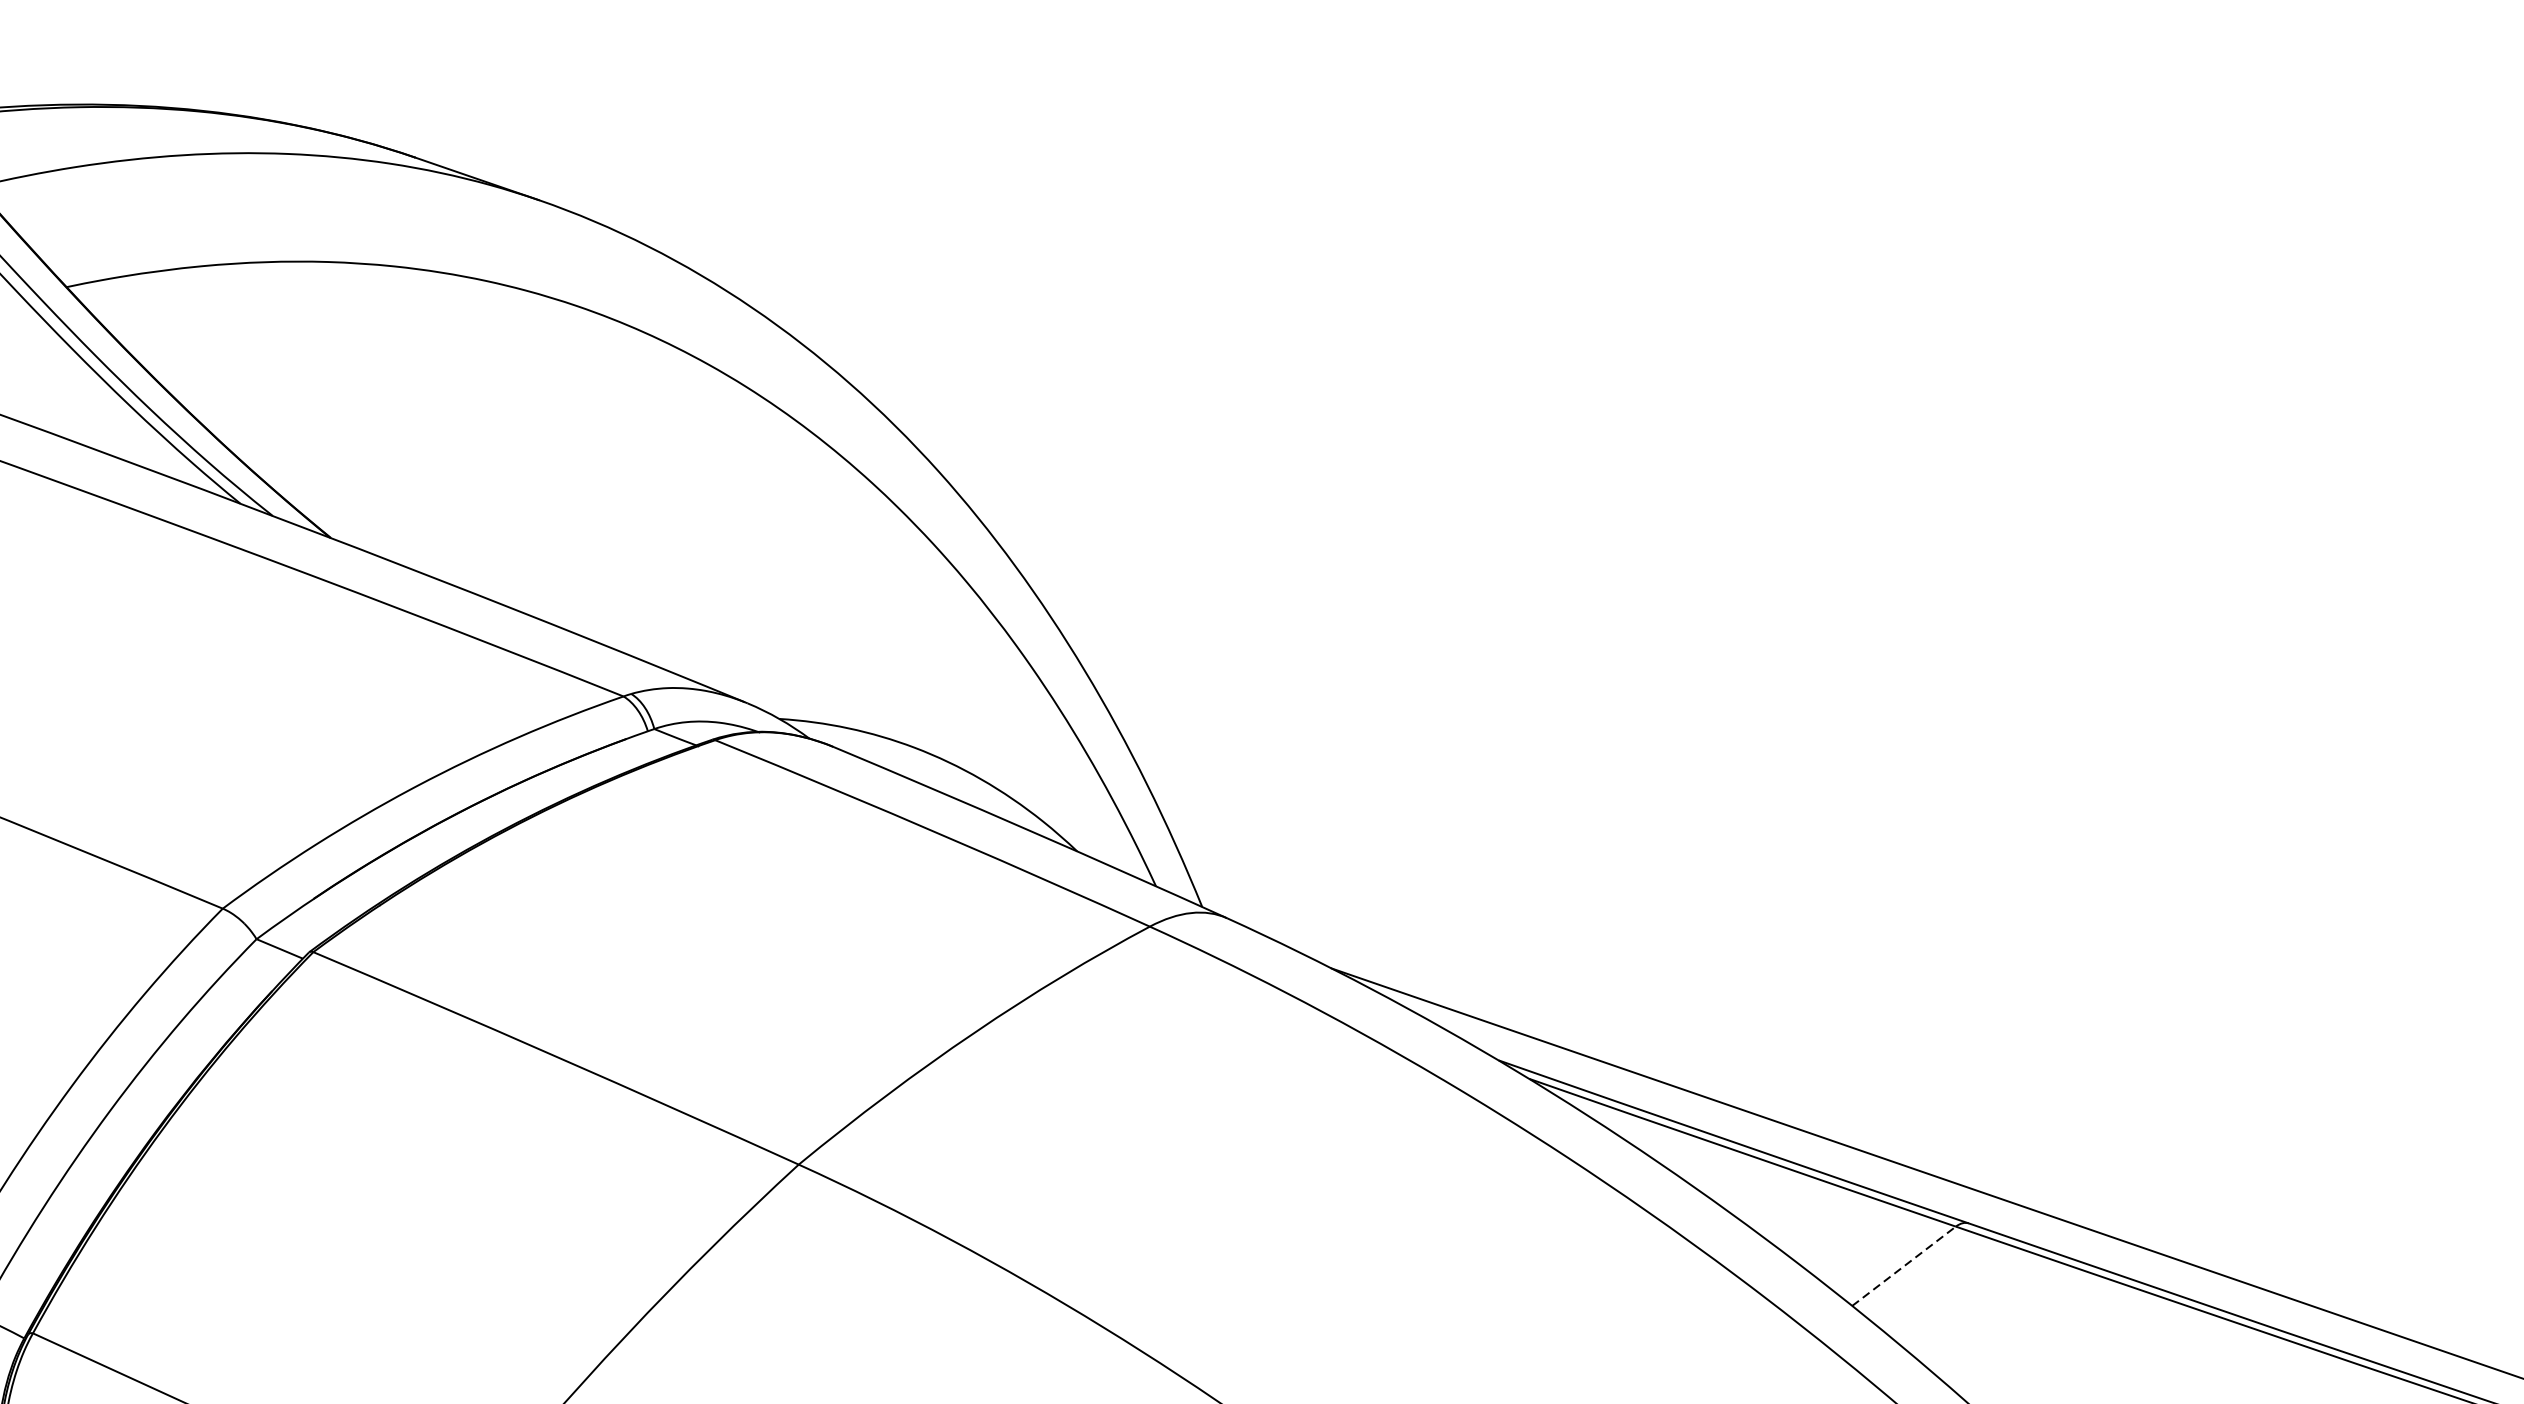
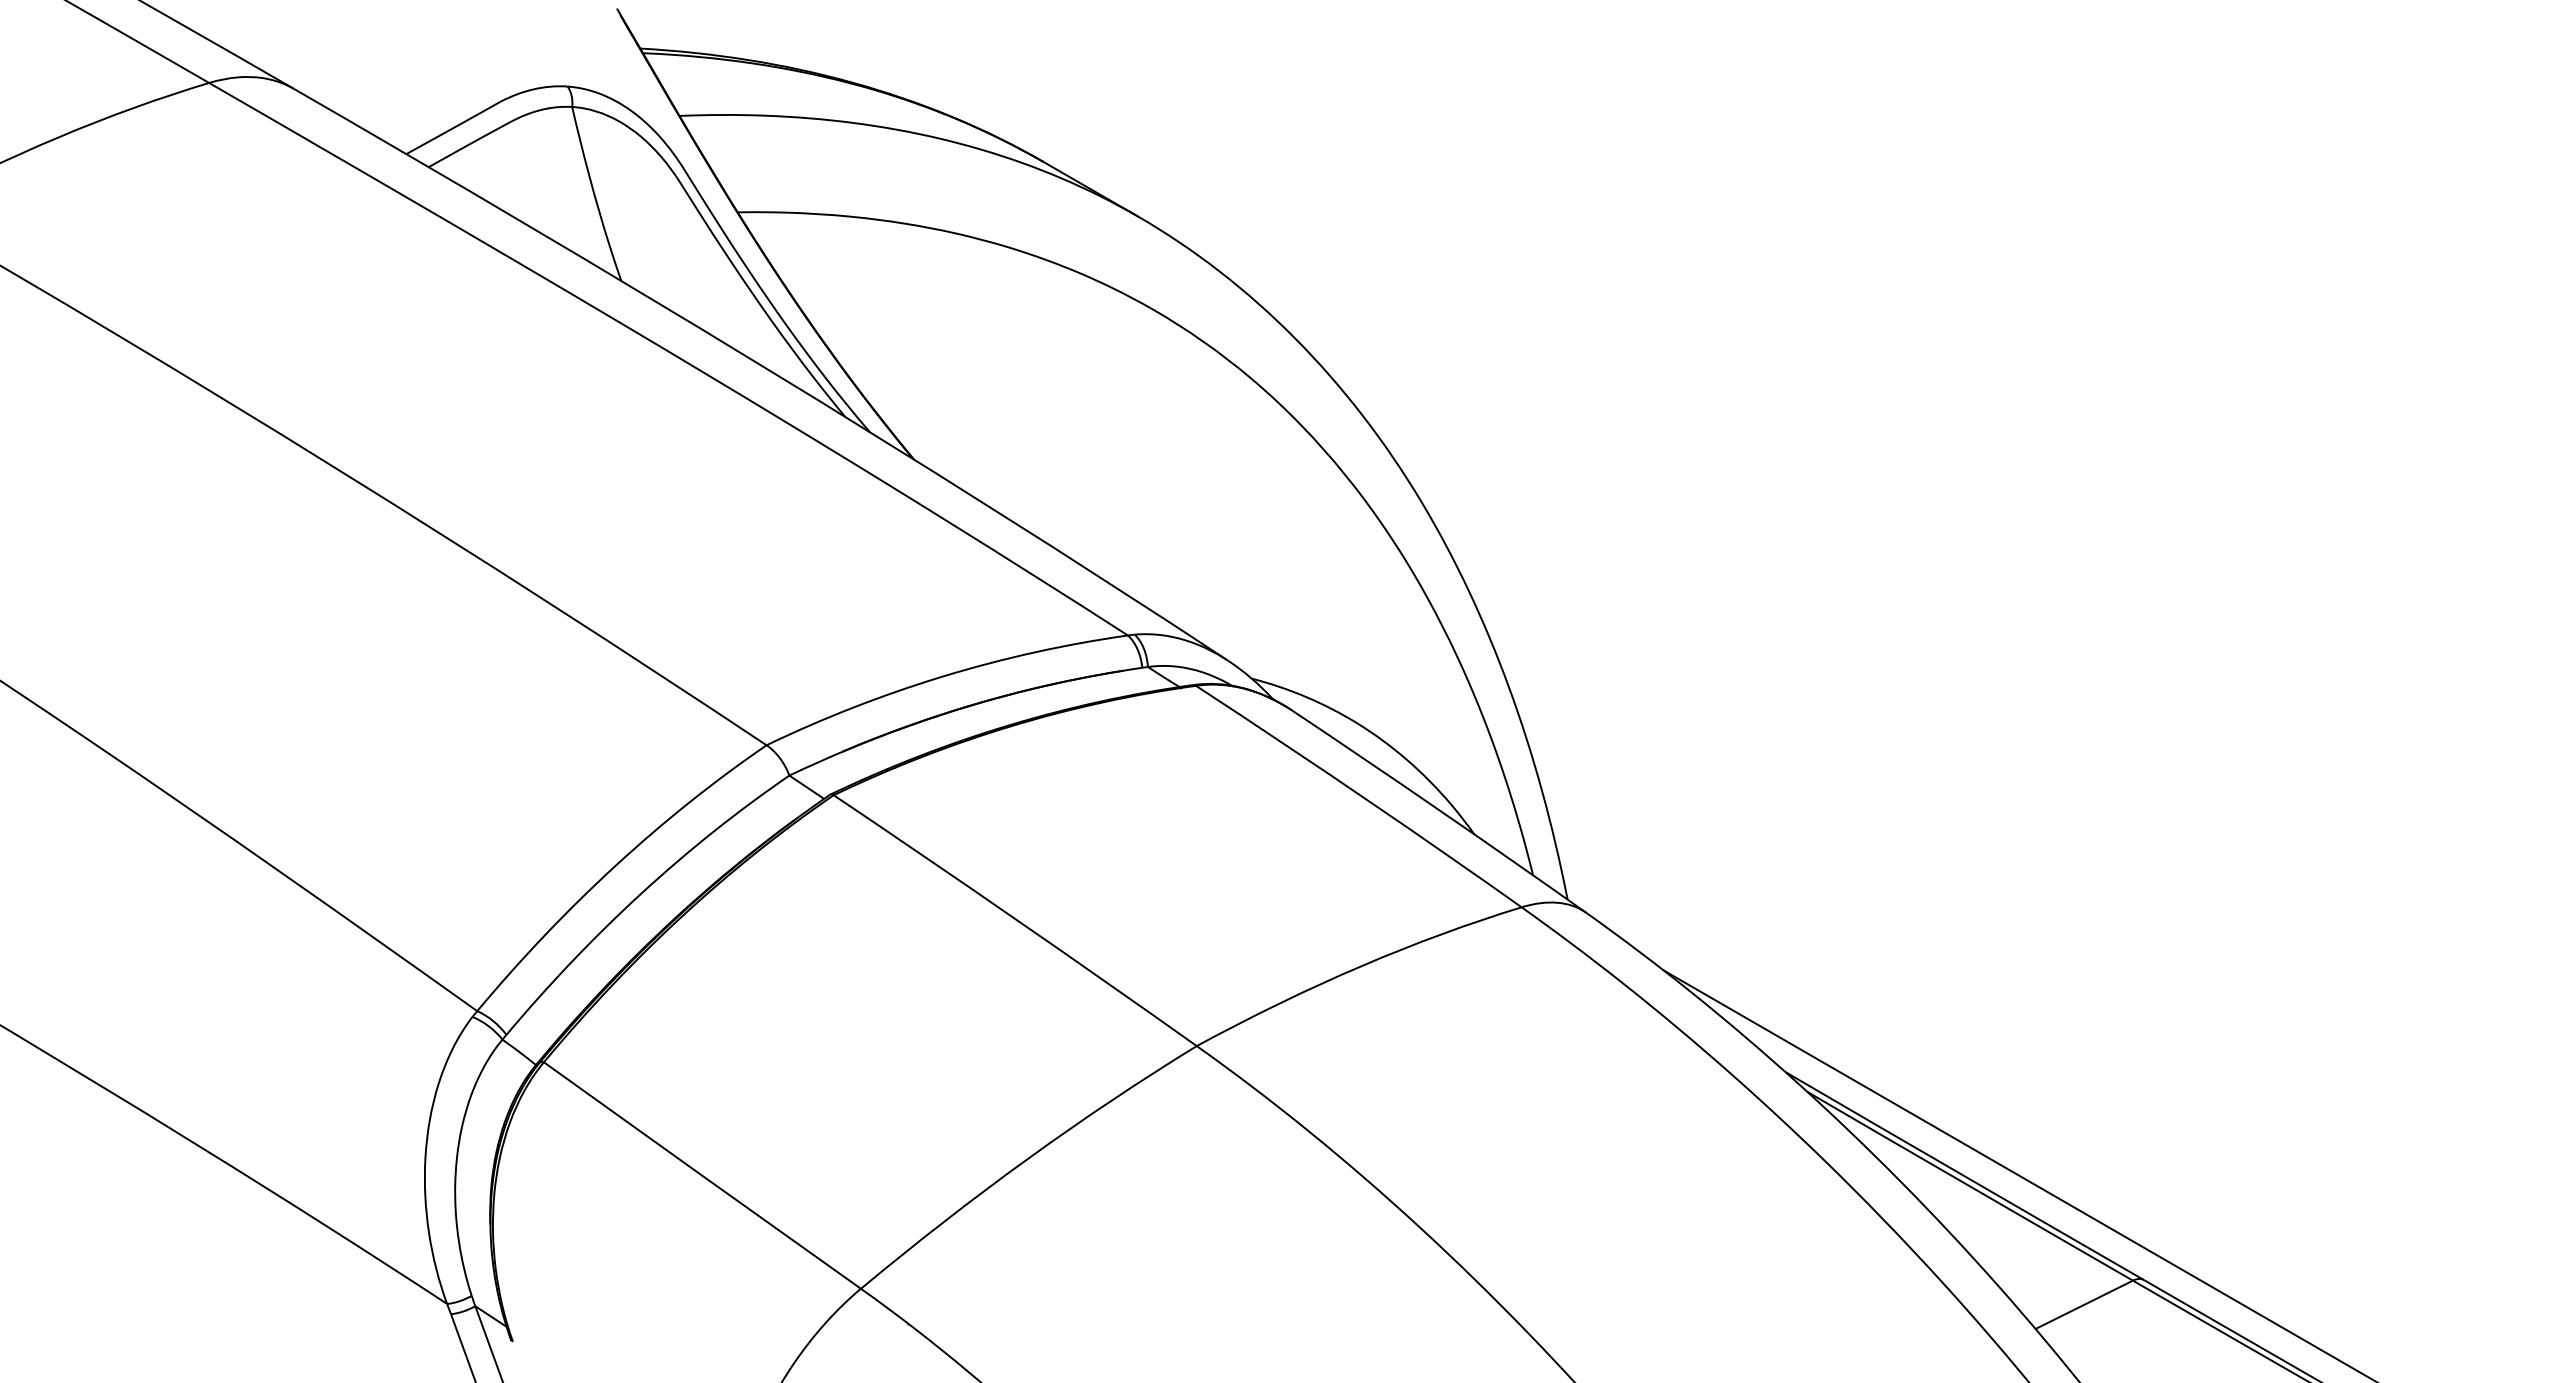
line: (1904, 1265) -> (2084, 1304), dashed -> solid

